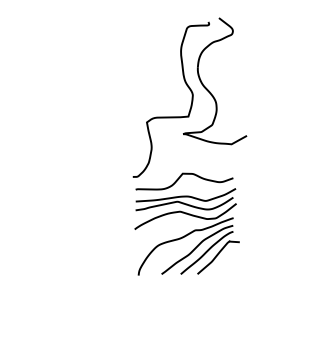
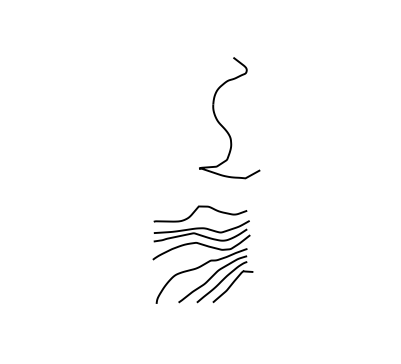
curve: (170, 116) -> (187, 151), removed

